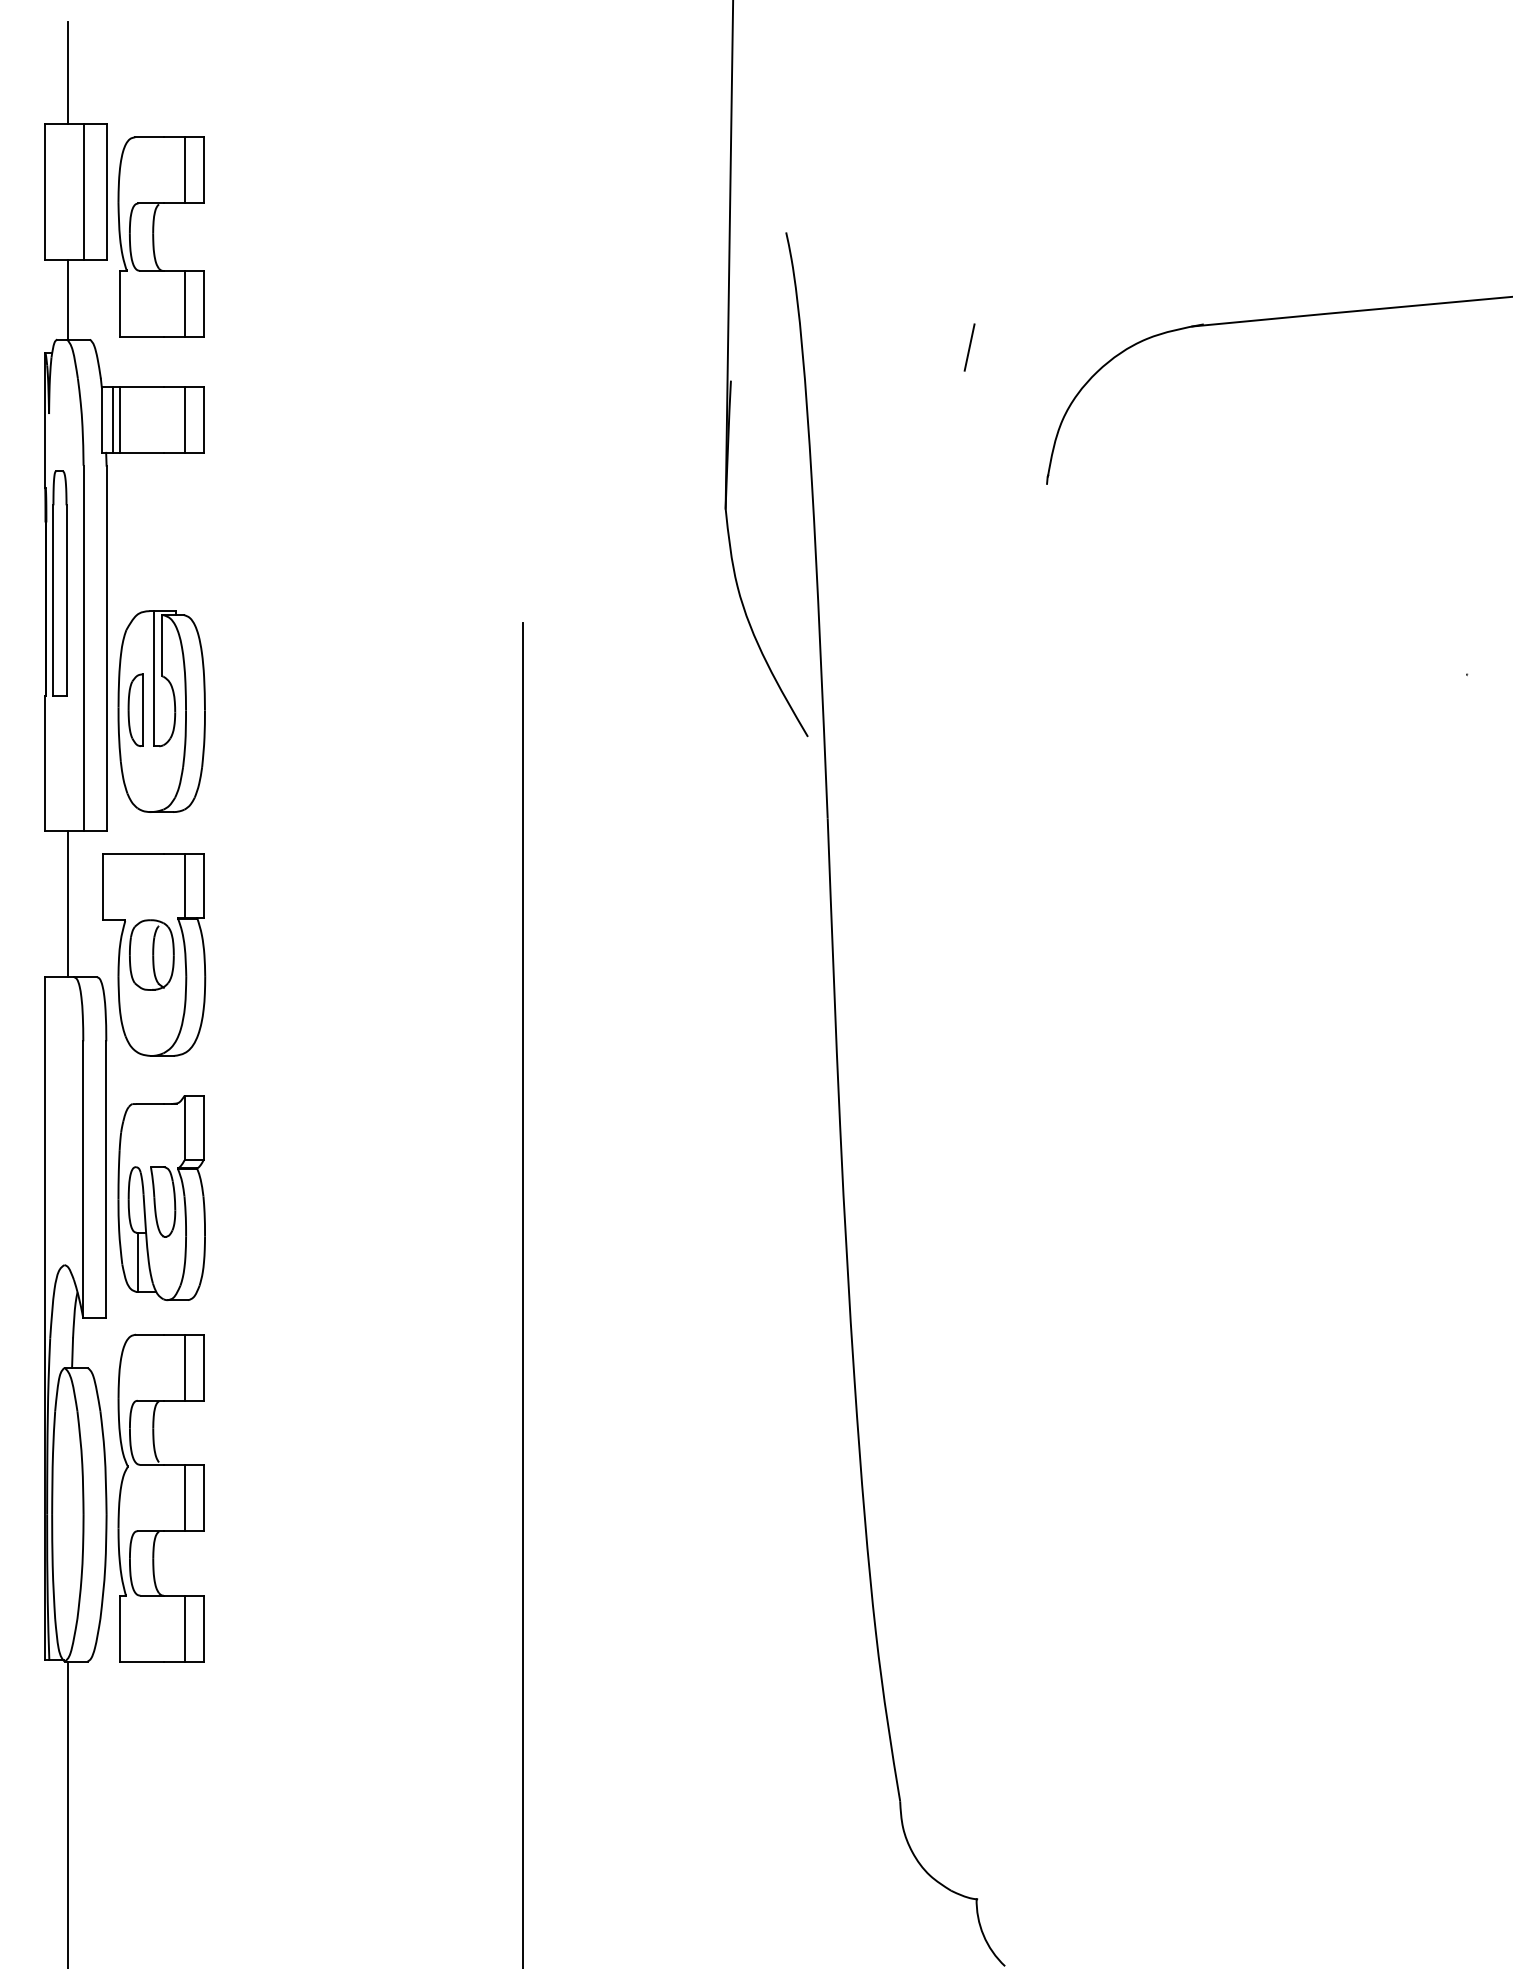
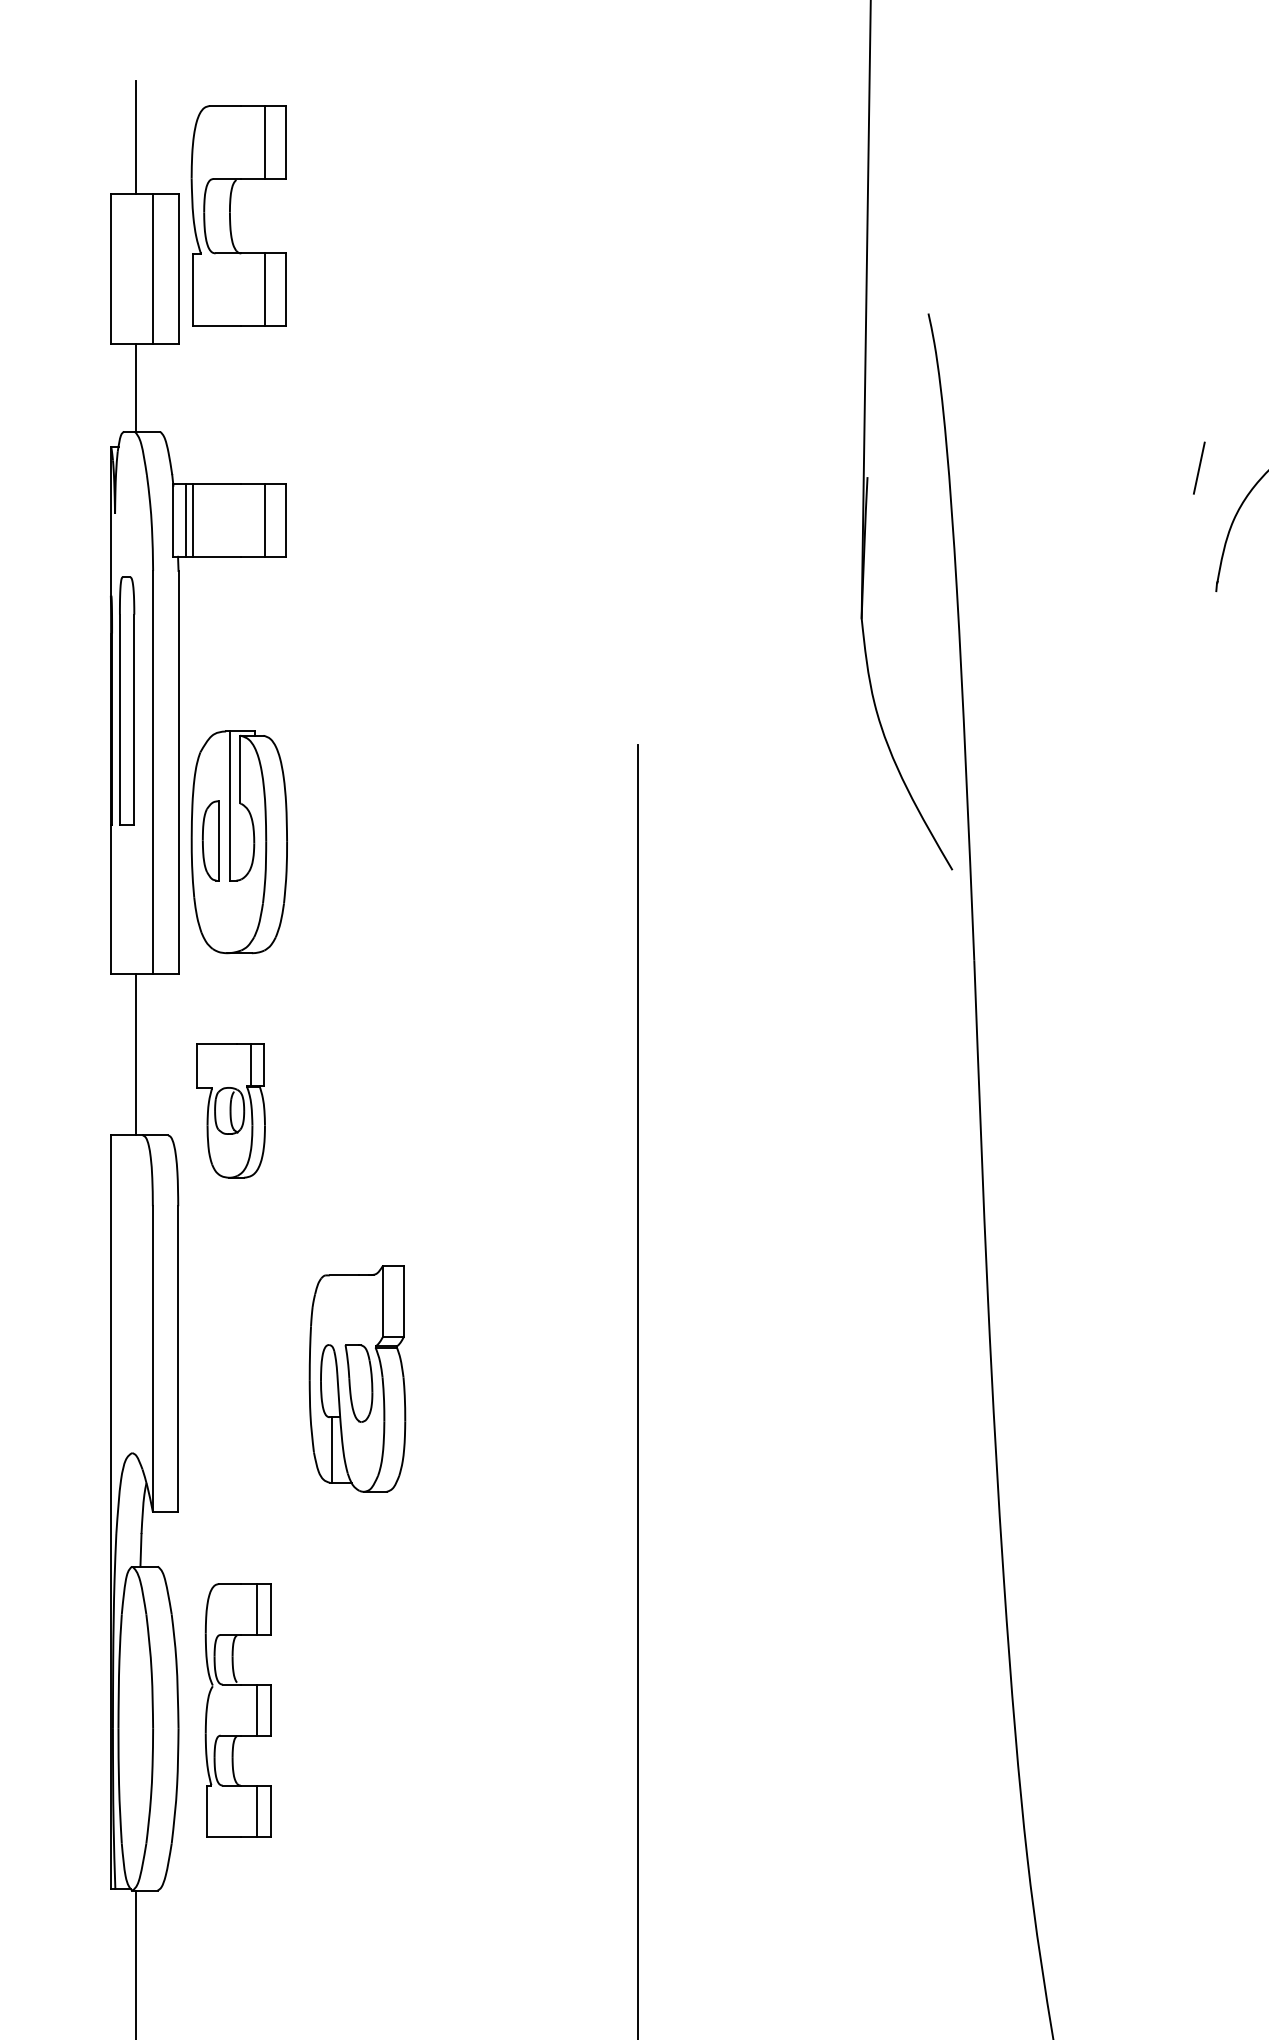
part: (160, 236) -> (238, 215), moved
line: (969, 347) -> (1199, 468), moved
part: (154, 954) -> (231, 1110), size x0.6
part: (161, 1198) -> (357, 1379), moved
part: (160, 1497) -> (238, 1709), size x0.7

